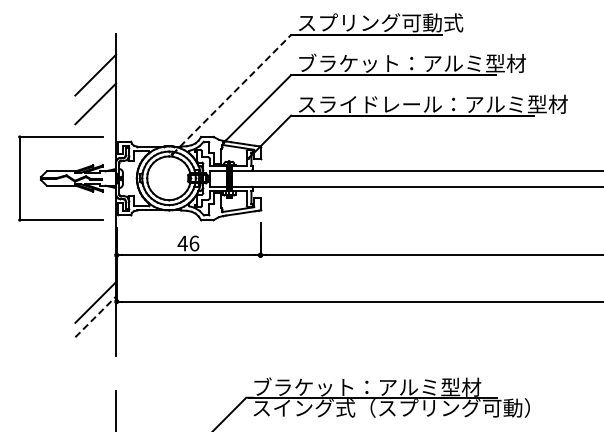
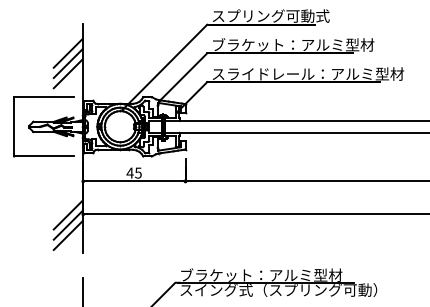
line: (95, 89) -> (68, 63), added
line: (232, 94) -> (165, 67), dashed -> solid
text: (194, 243) -> (138, 173), 46 -> 45
line: (95, 316) -> (68, 224), dashed -> solid
line: (95, 330) -> (68, 234), added

